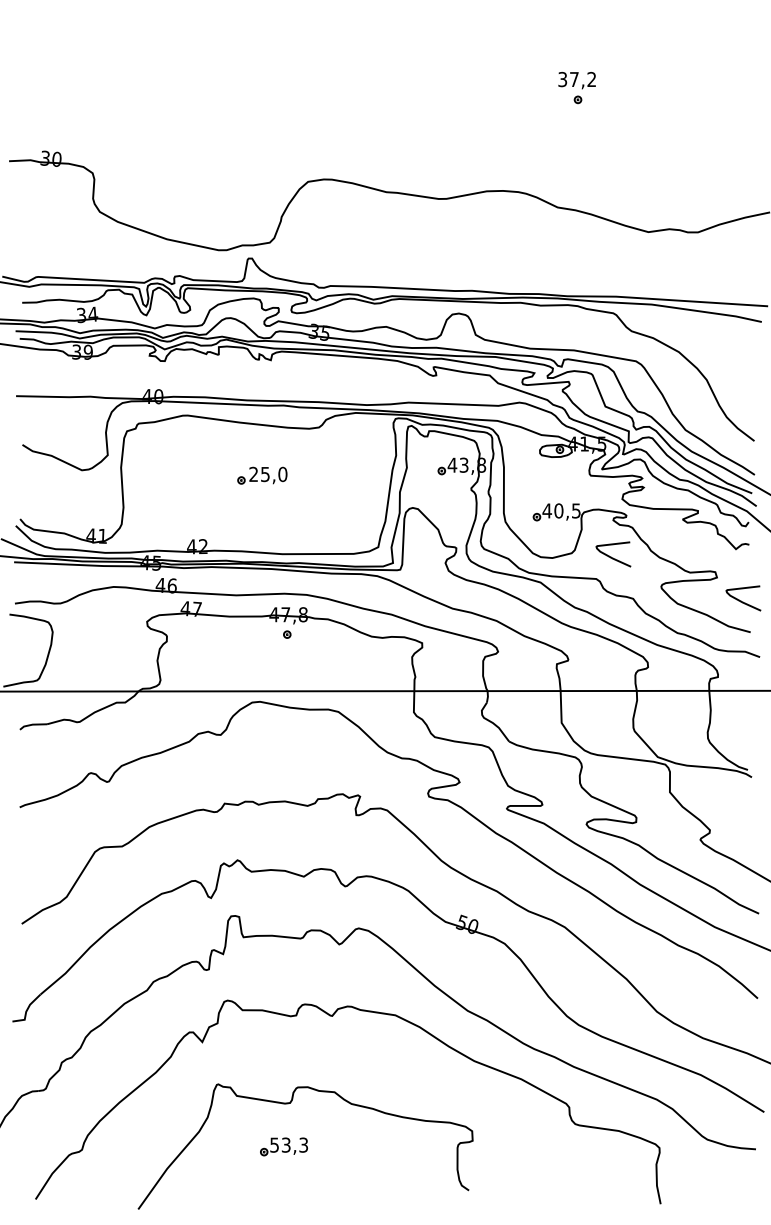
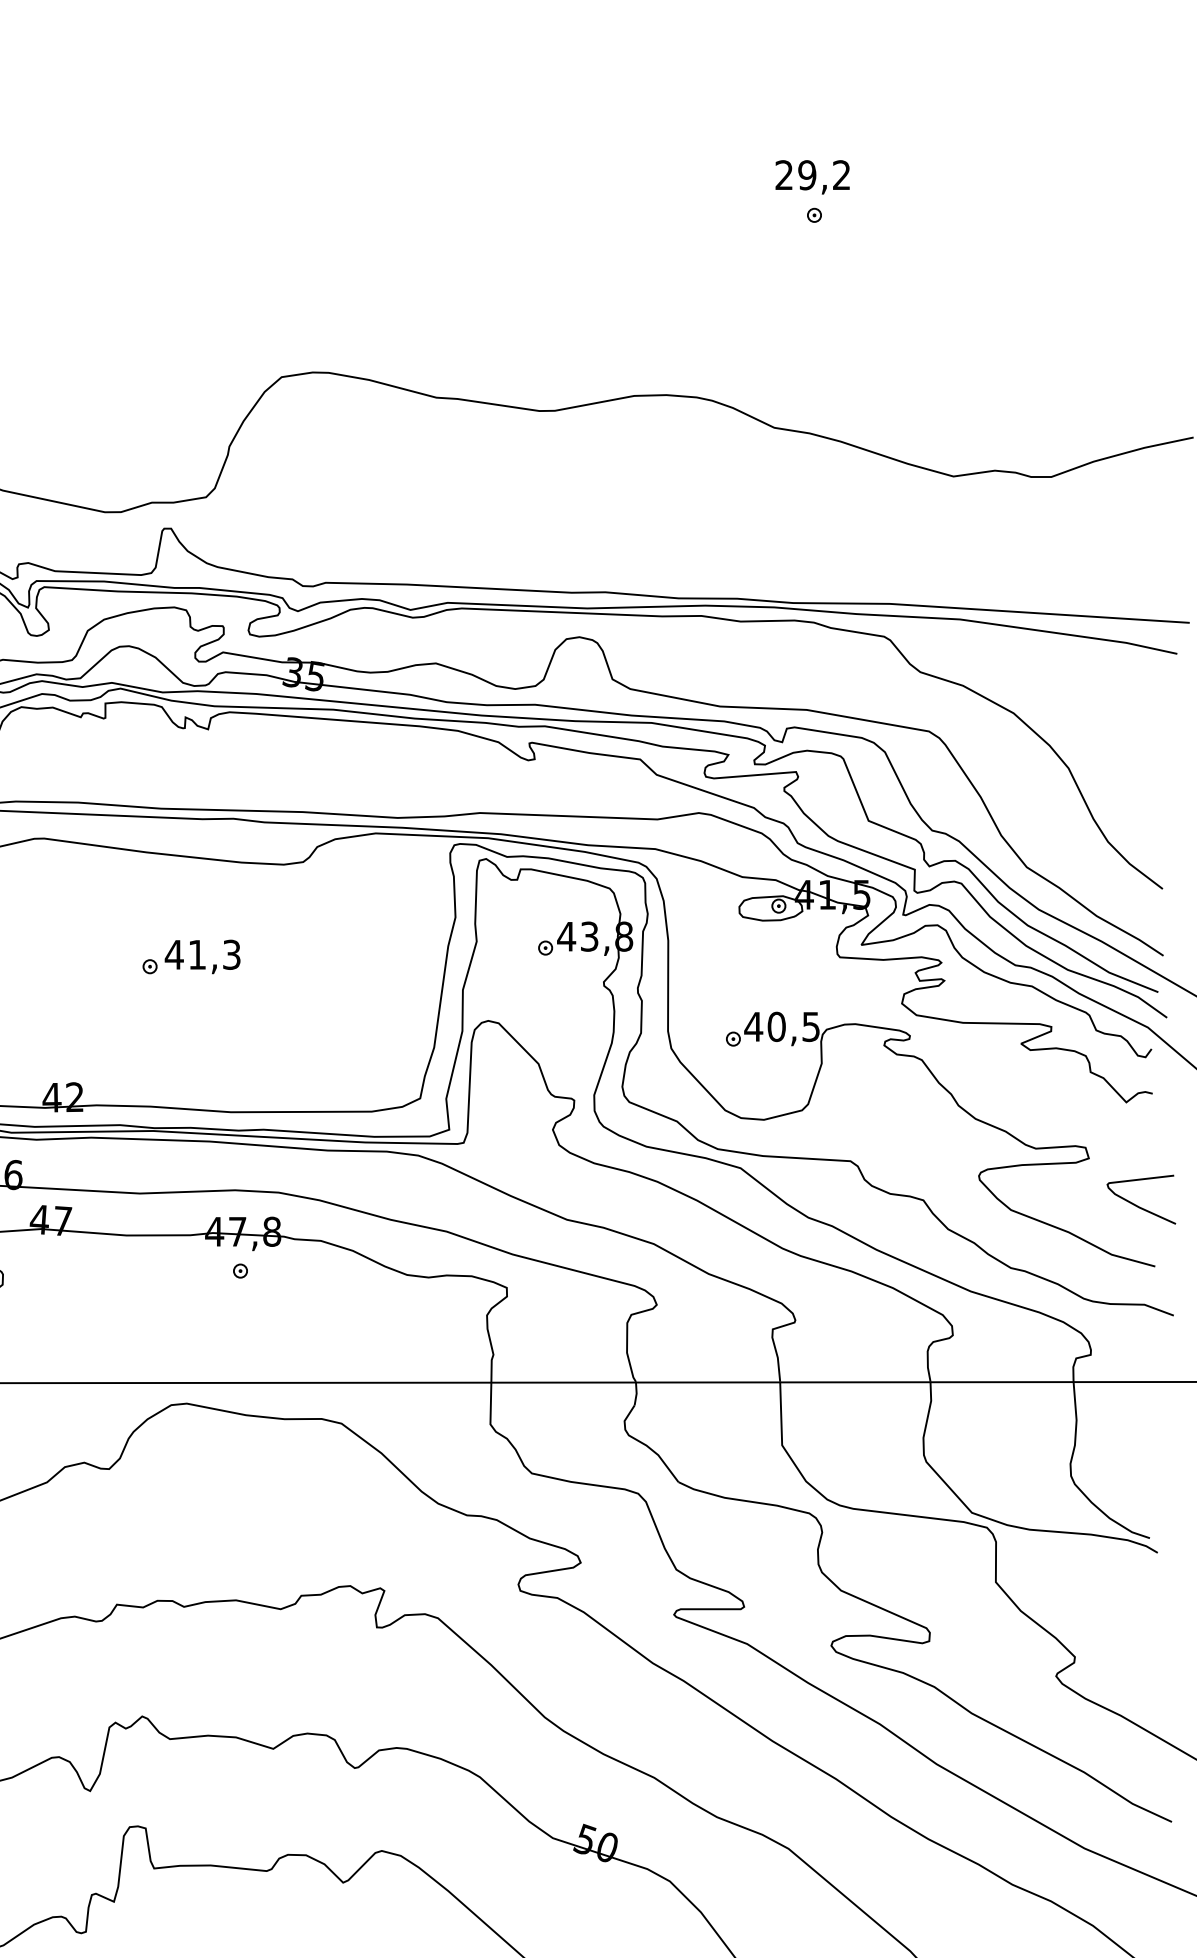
text: (568, 79) -> (795, 175), 37,2 -> 29,2
text: (267, 474) -> (201, 954), 25,0 -> 41,3
curve: (611, 556) -> (880, 1116), removed

